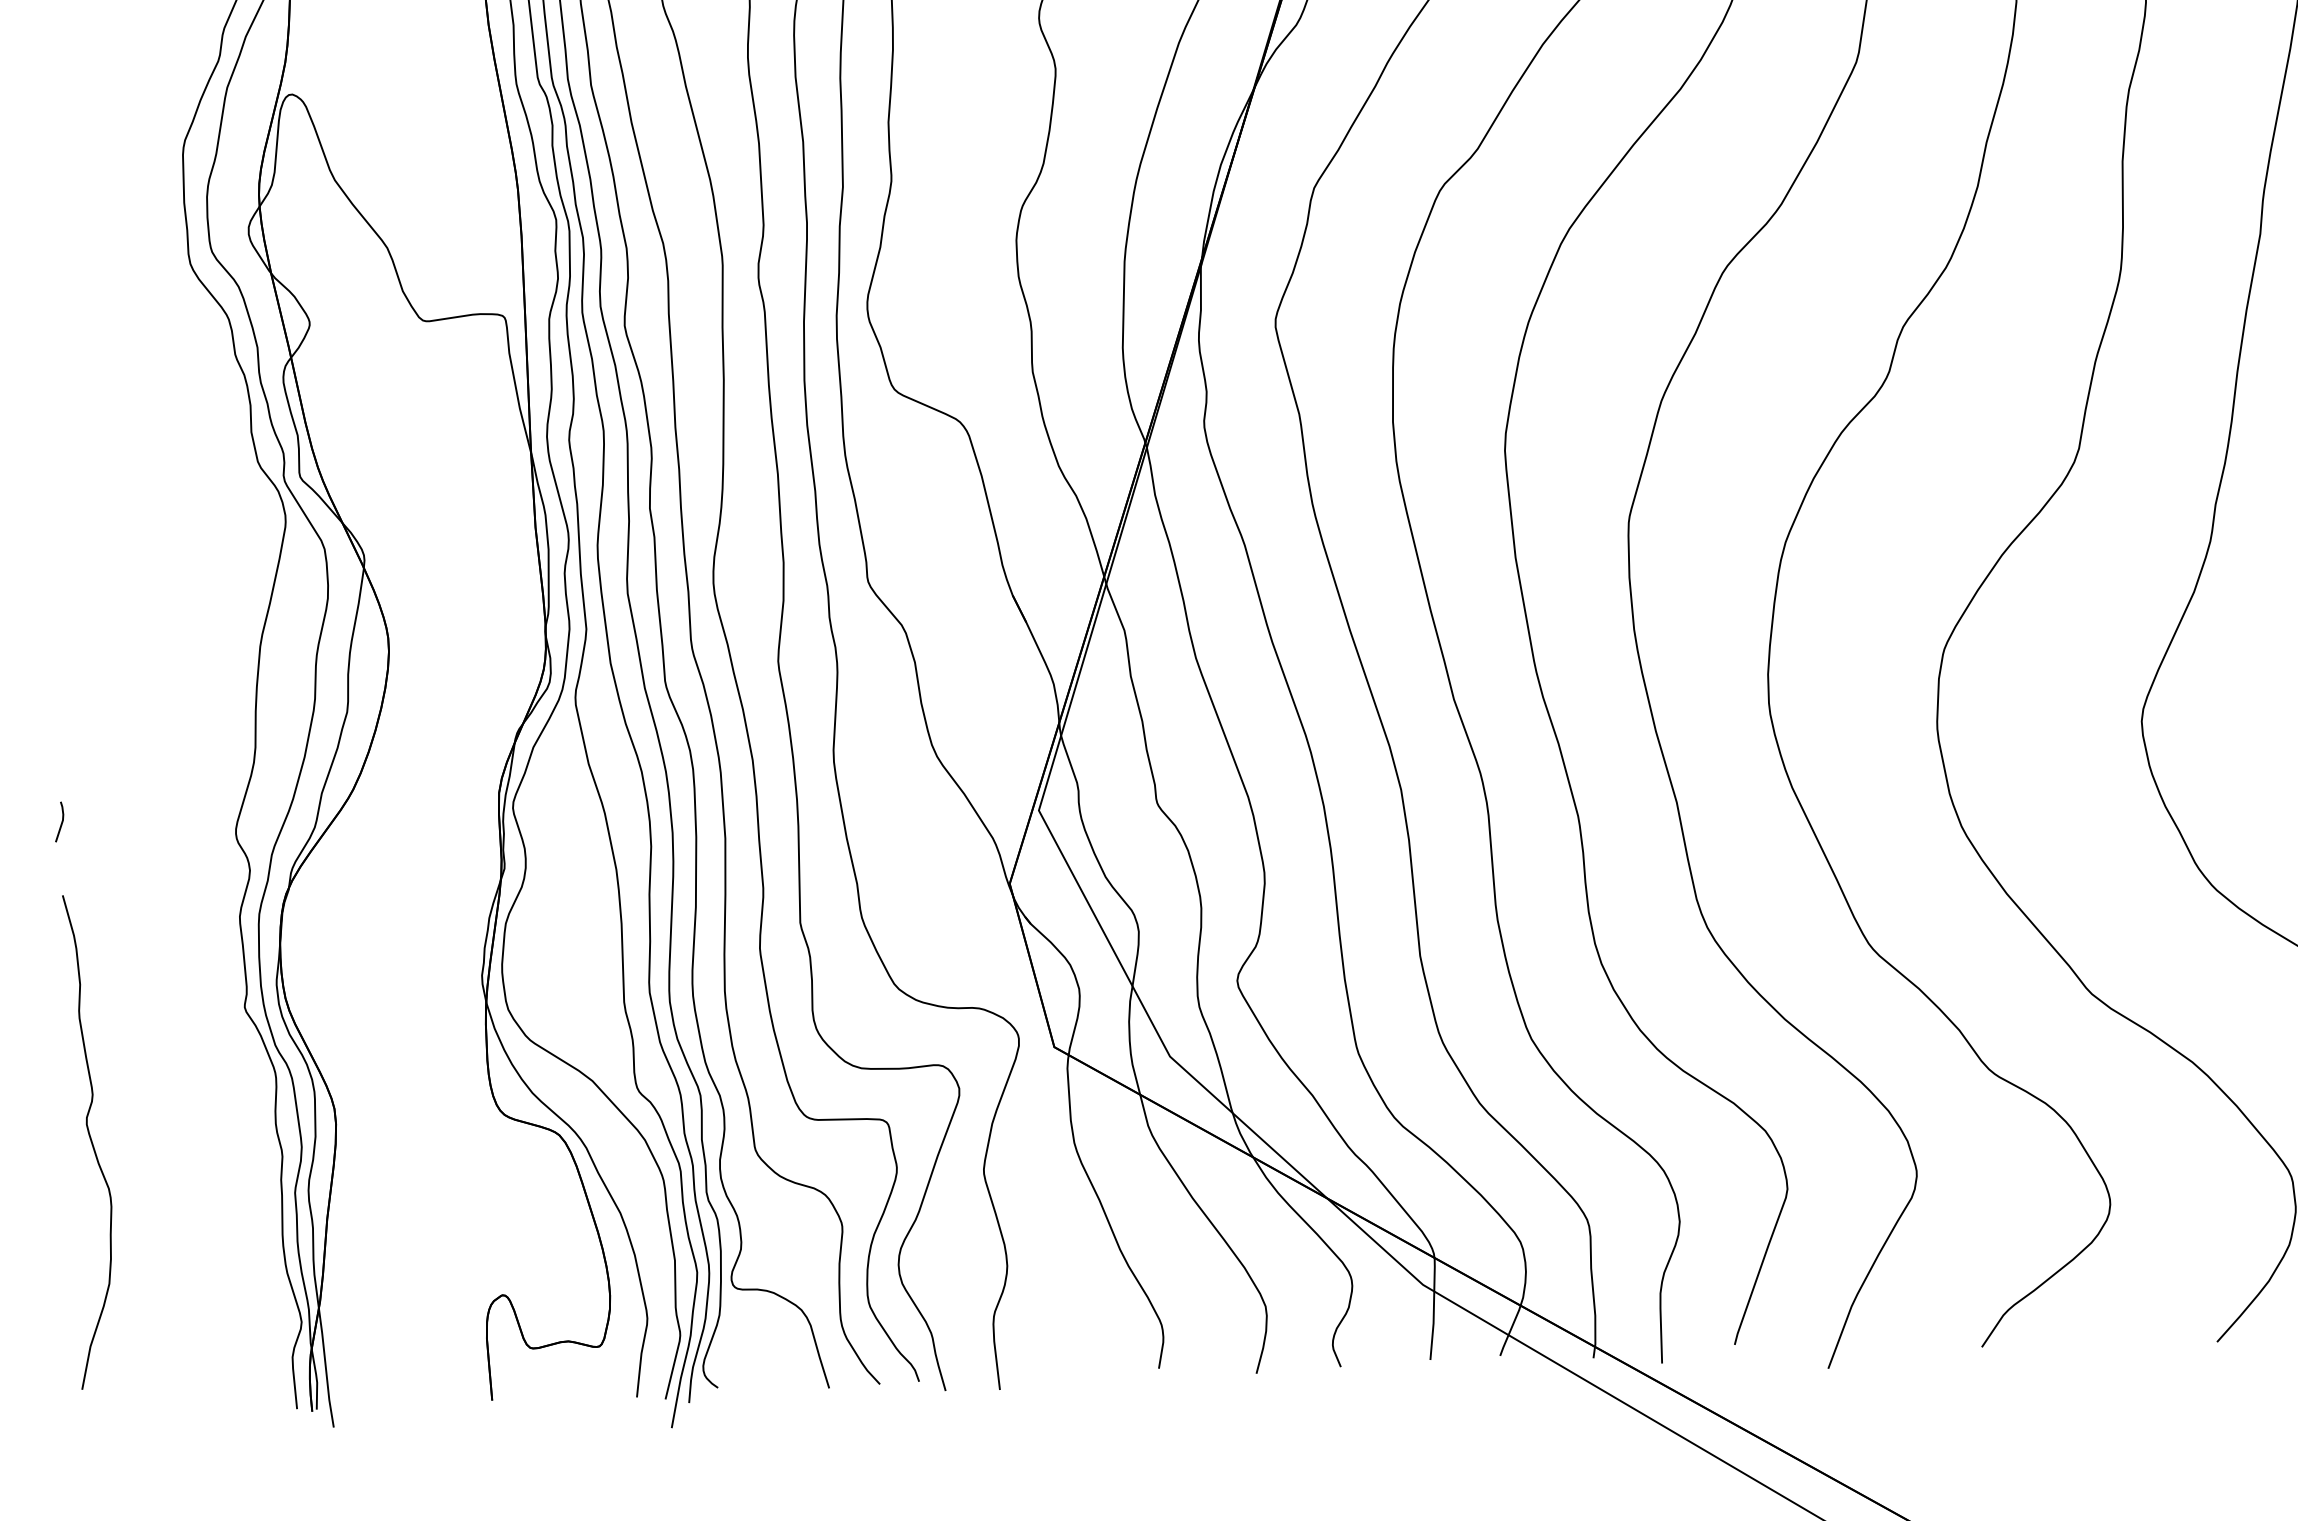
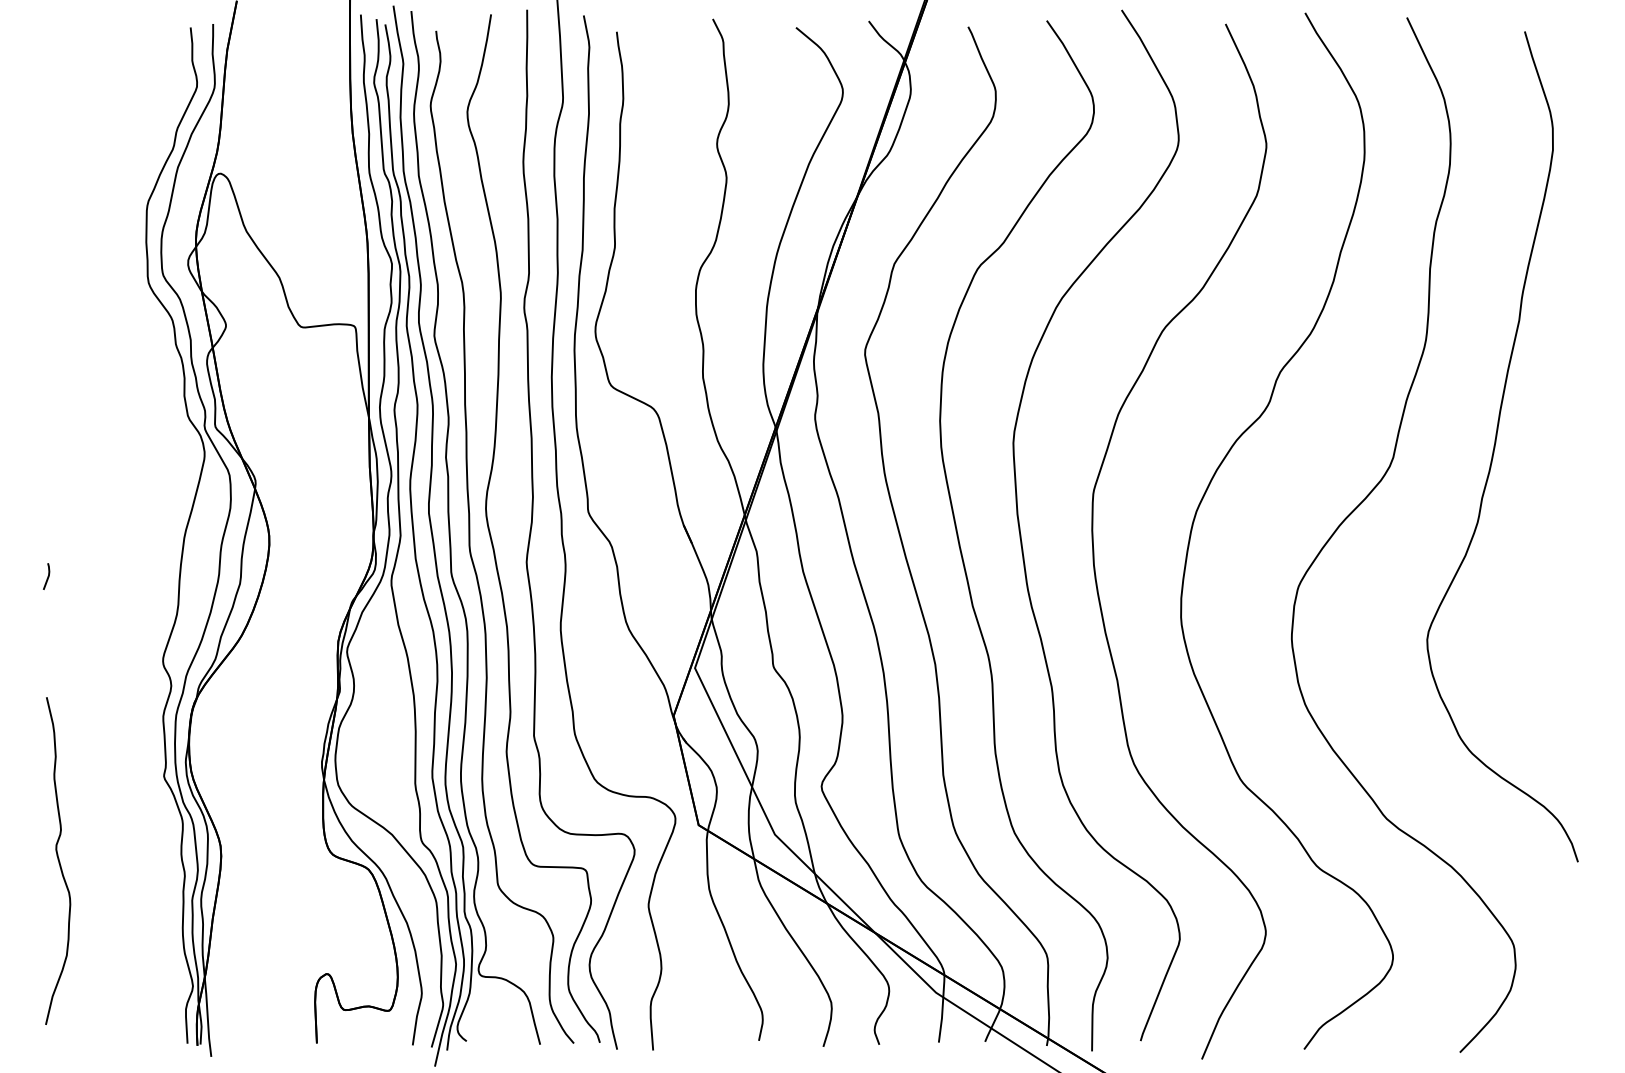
line: (60, 821) -> (47, 576), moved

